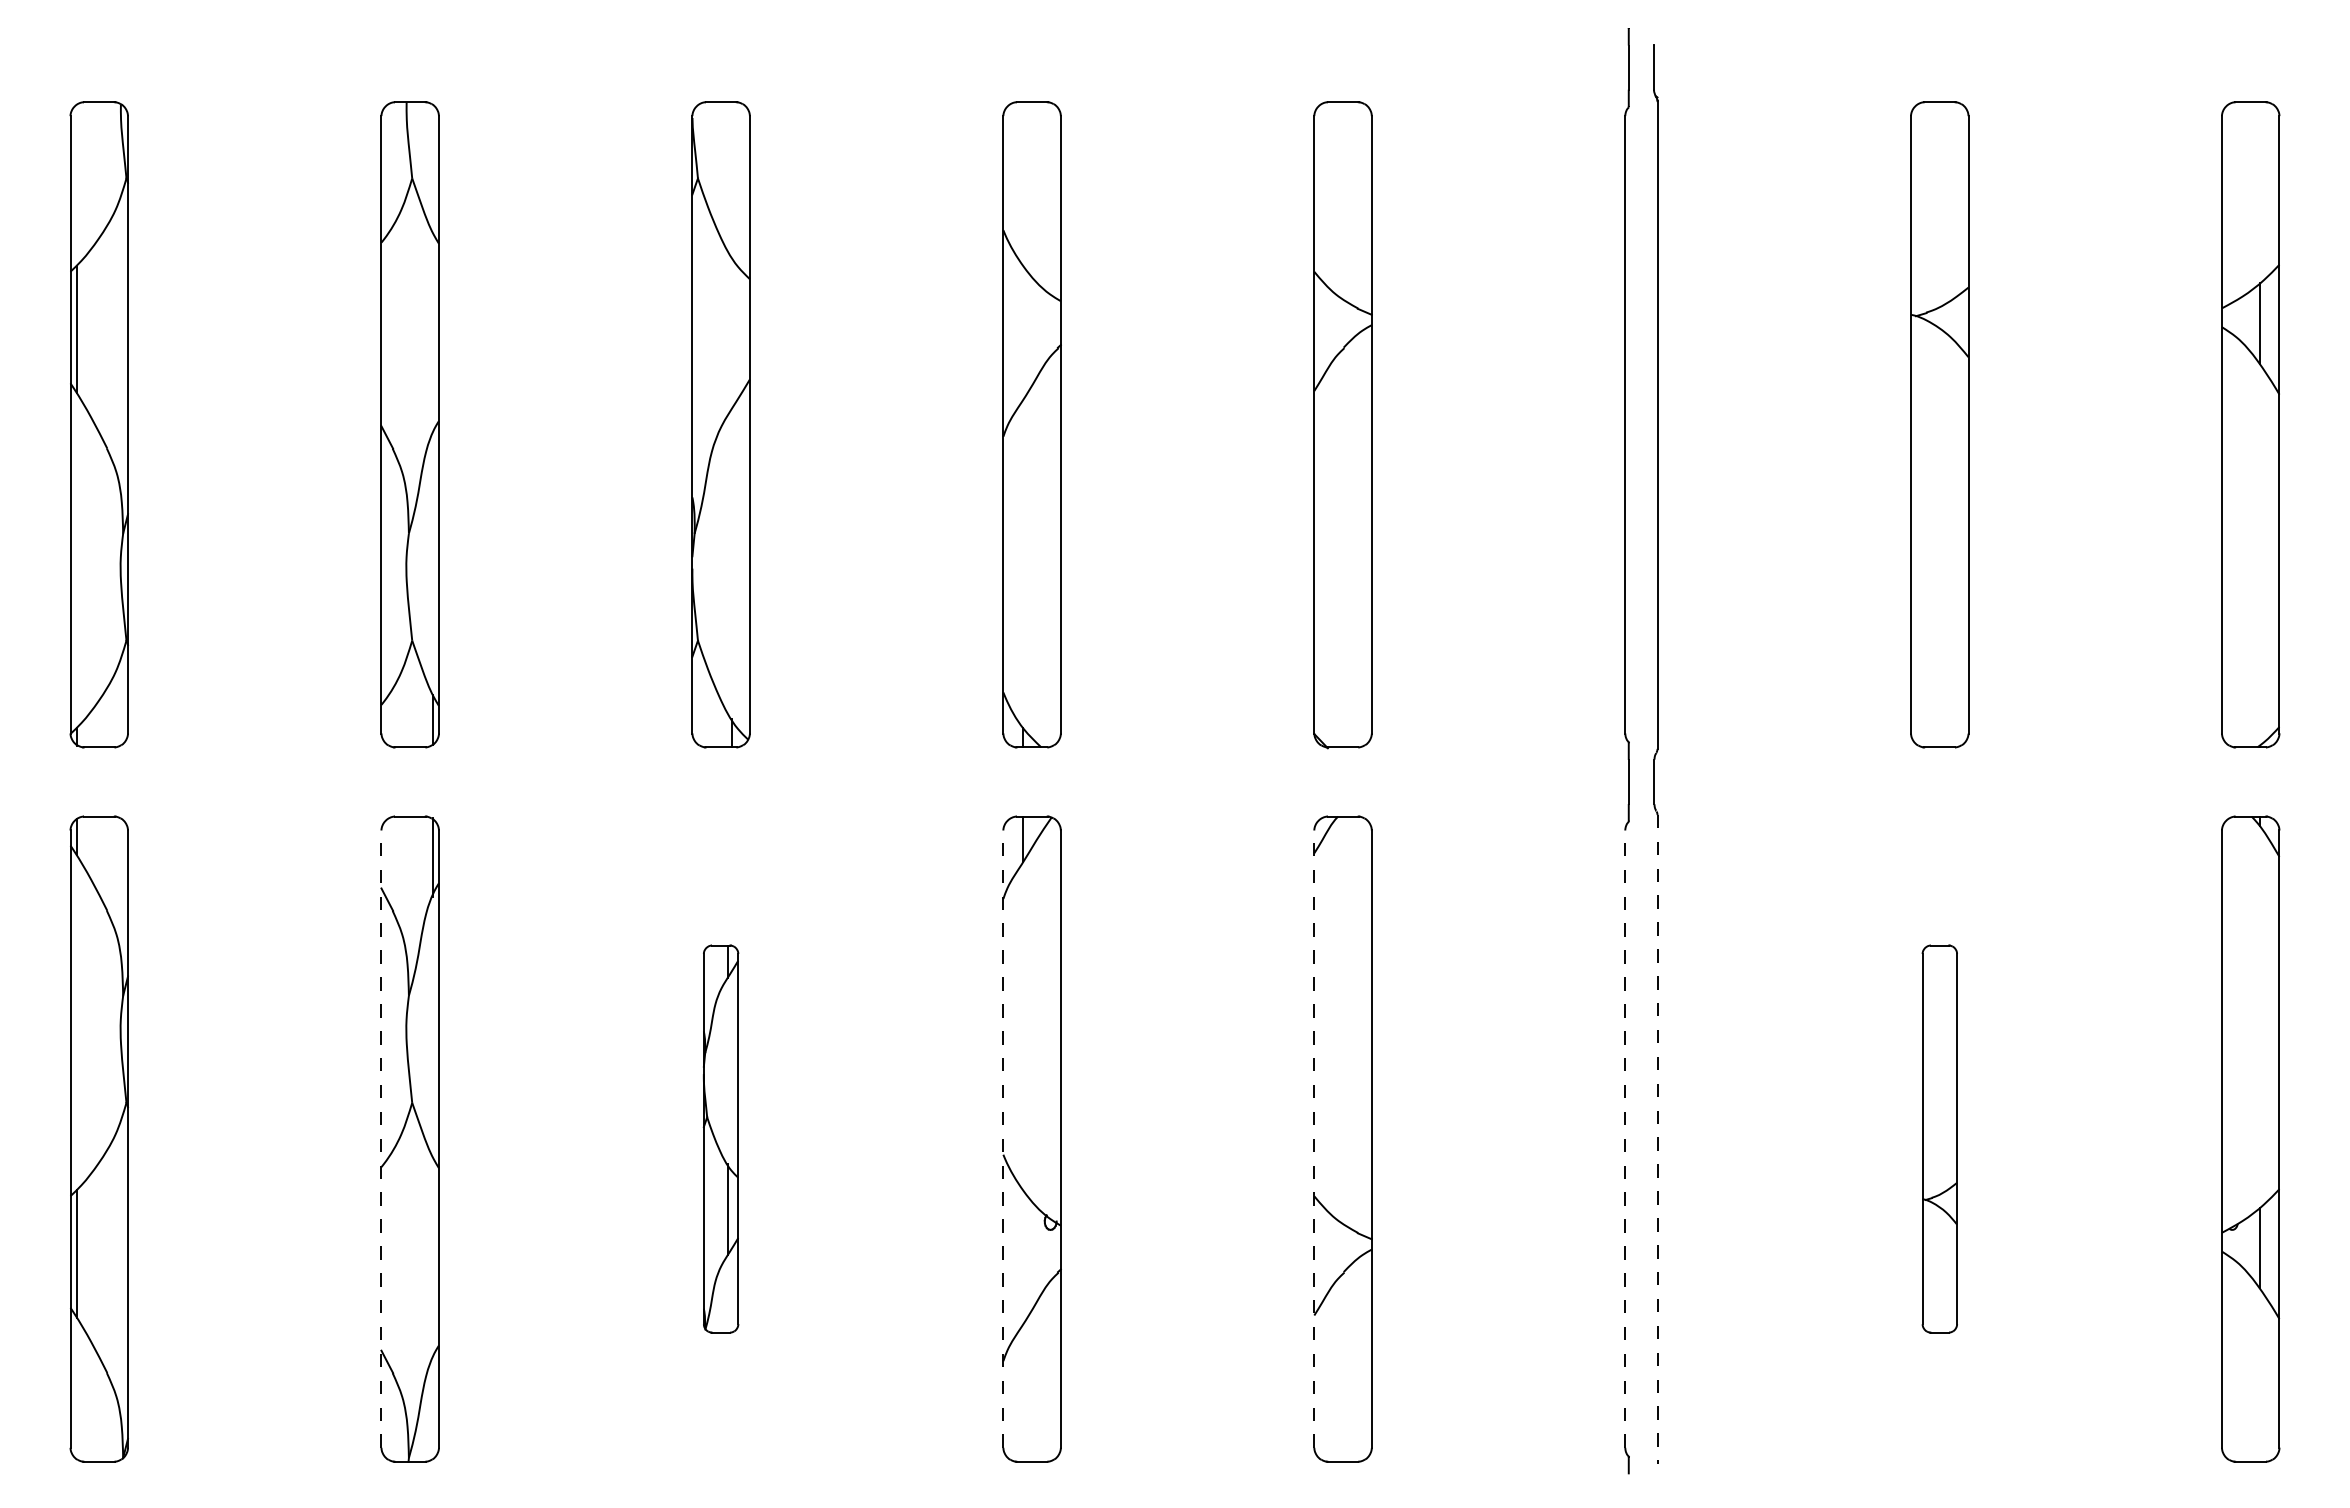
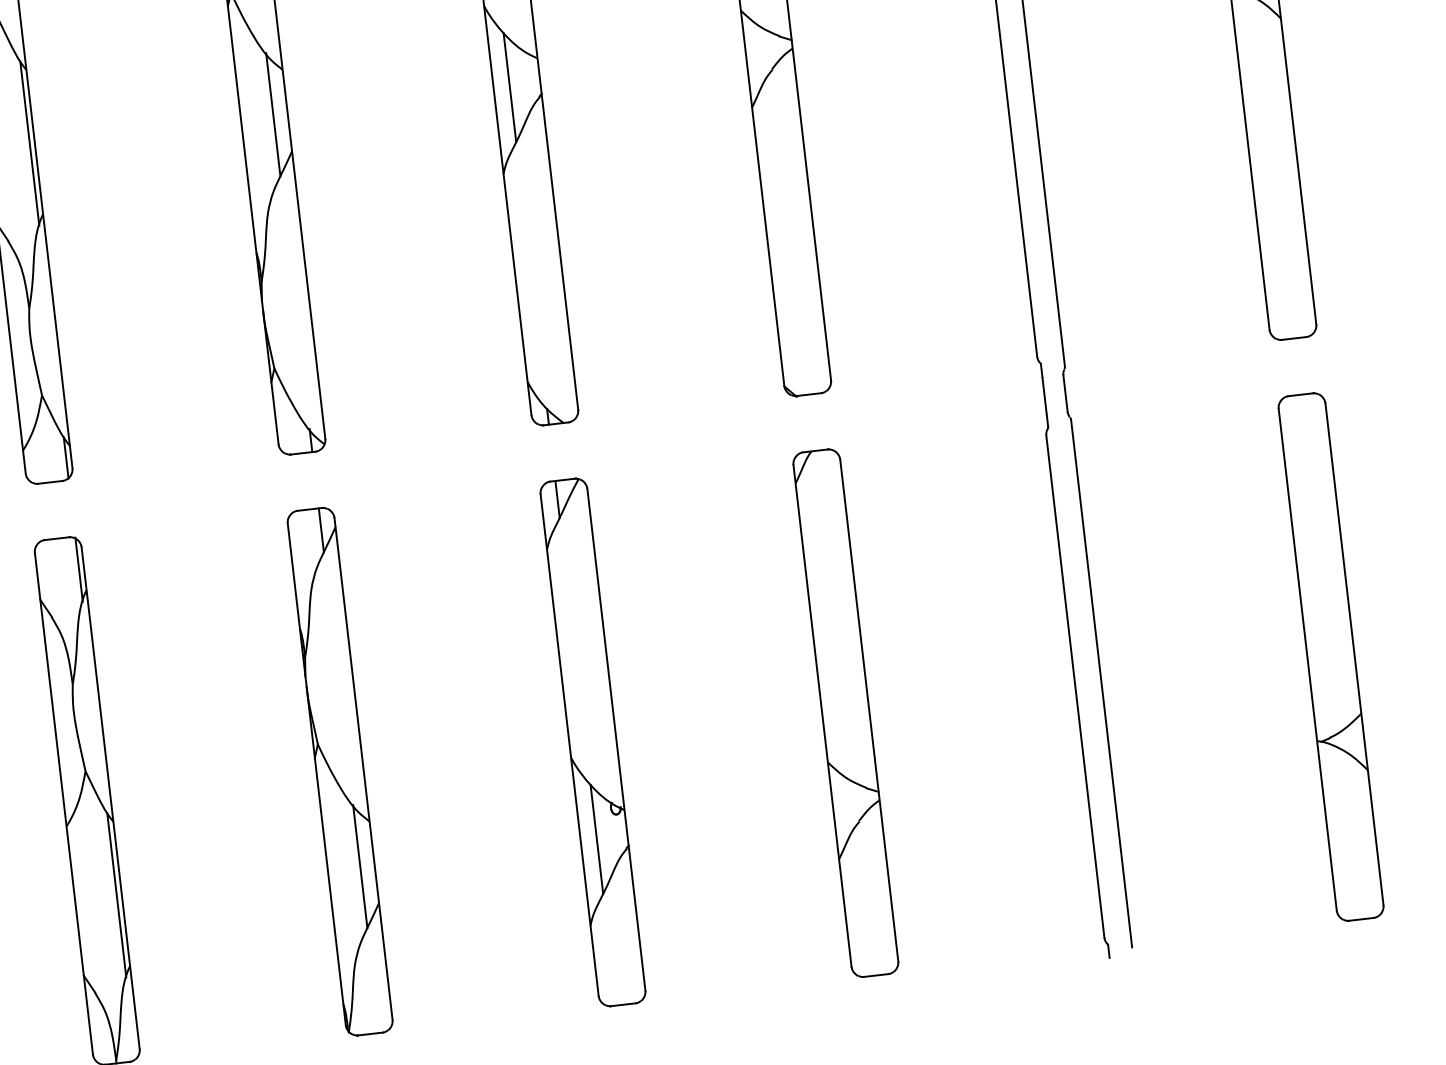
line: (732, 332) -> (273, 114), added
line: (1023, 332) -> (510, 87), added
line: (432, 333) -> (29, 143), added
part: (720, 1138) -> (339, 771), size x1.67
part: (1939, 1138) -> (1330, 656), size x1.67
line: (381, 1139) -> (63, 803), dashed -> solid
line: (1003, 1139) -> (569, 745), dashed -> solid
line: (1314, 1139) -> (822, 716), dashed -> solid
line: (1625, 1139) -> (1075, 686), dashed -> solid
line: (1657, 1139) -> (1101, 683), dashed -> solid
line: (432, 1257) -> (116, 895), added
line: (1023, 1257) -> (597, 839), added

